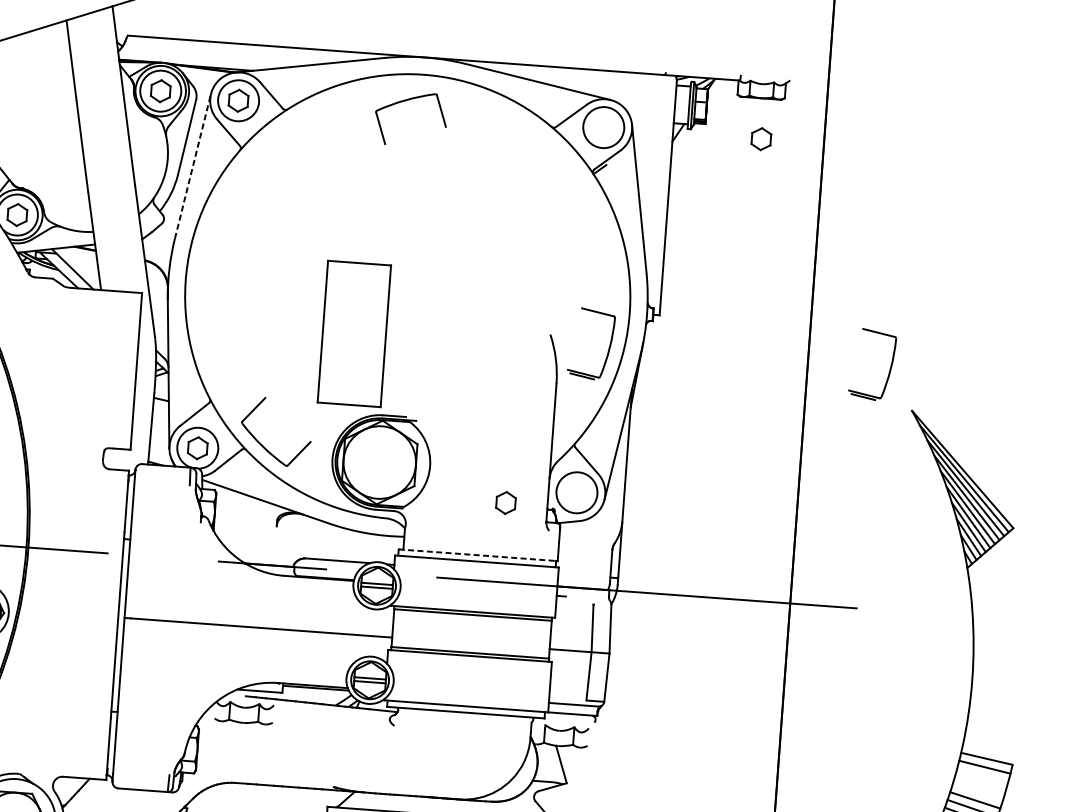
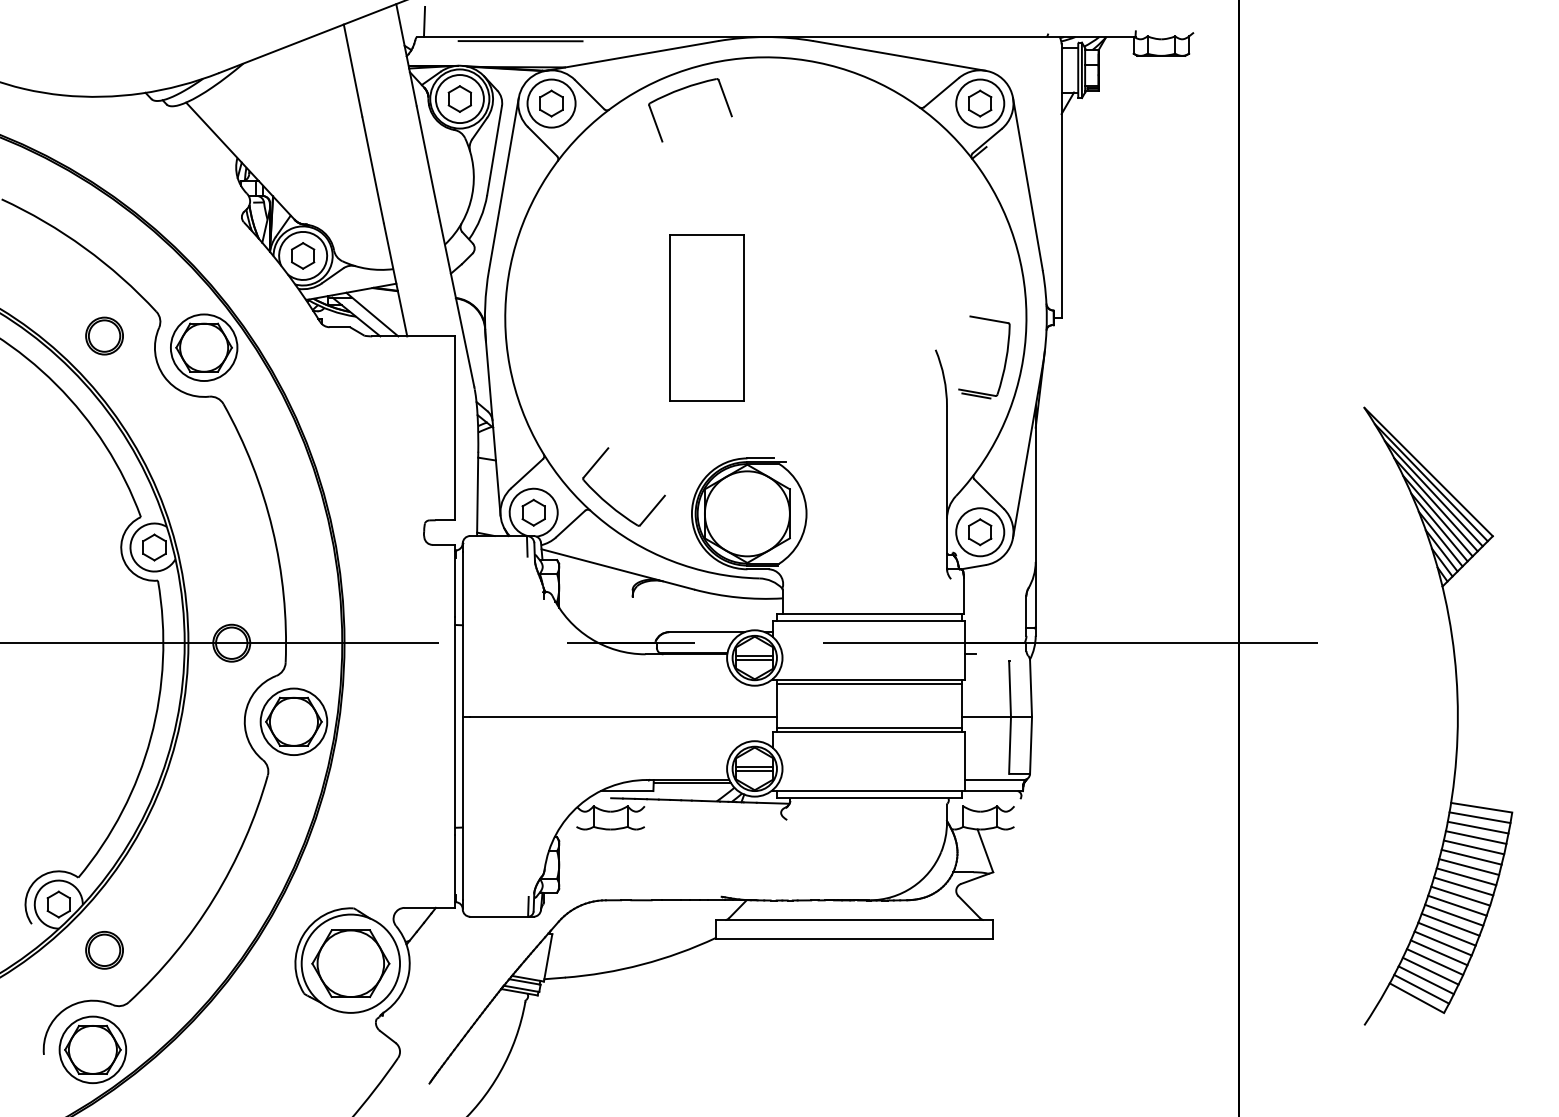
line: (135, 22) -> (424, 21), added
line: (216, 45) -> (520, 41), added
part: (404, 101) -> (681, 90), moved
part: (761, 139) -> (980, 103), moved
line: (193, 165) -> (504, 183), dashed -> solid
part: (354, 333) -> (706, 317), moved
part: (889, 369) -> (1334, 361), removed
part: (506, 503) -> (980, 532), moved
line: (477, 555) -> (869, 613), dashed -> solid
line: (982, 775) -> (1477, 827), added
line: (979, 783) -> (1475, 837), added
line: (977, 792) -> (1473, 847), added

